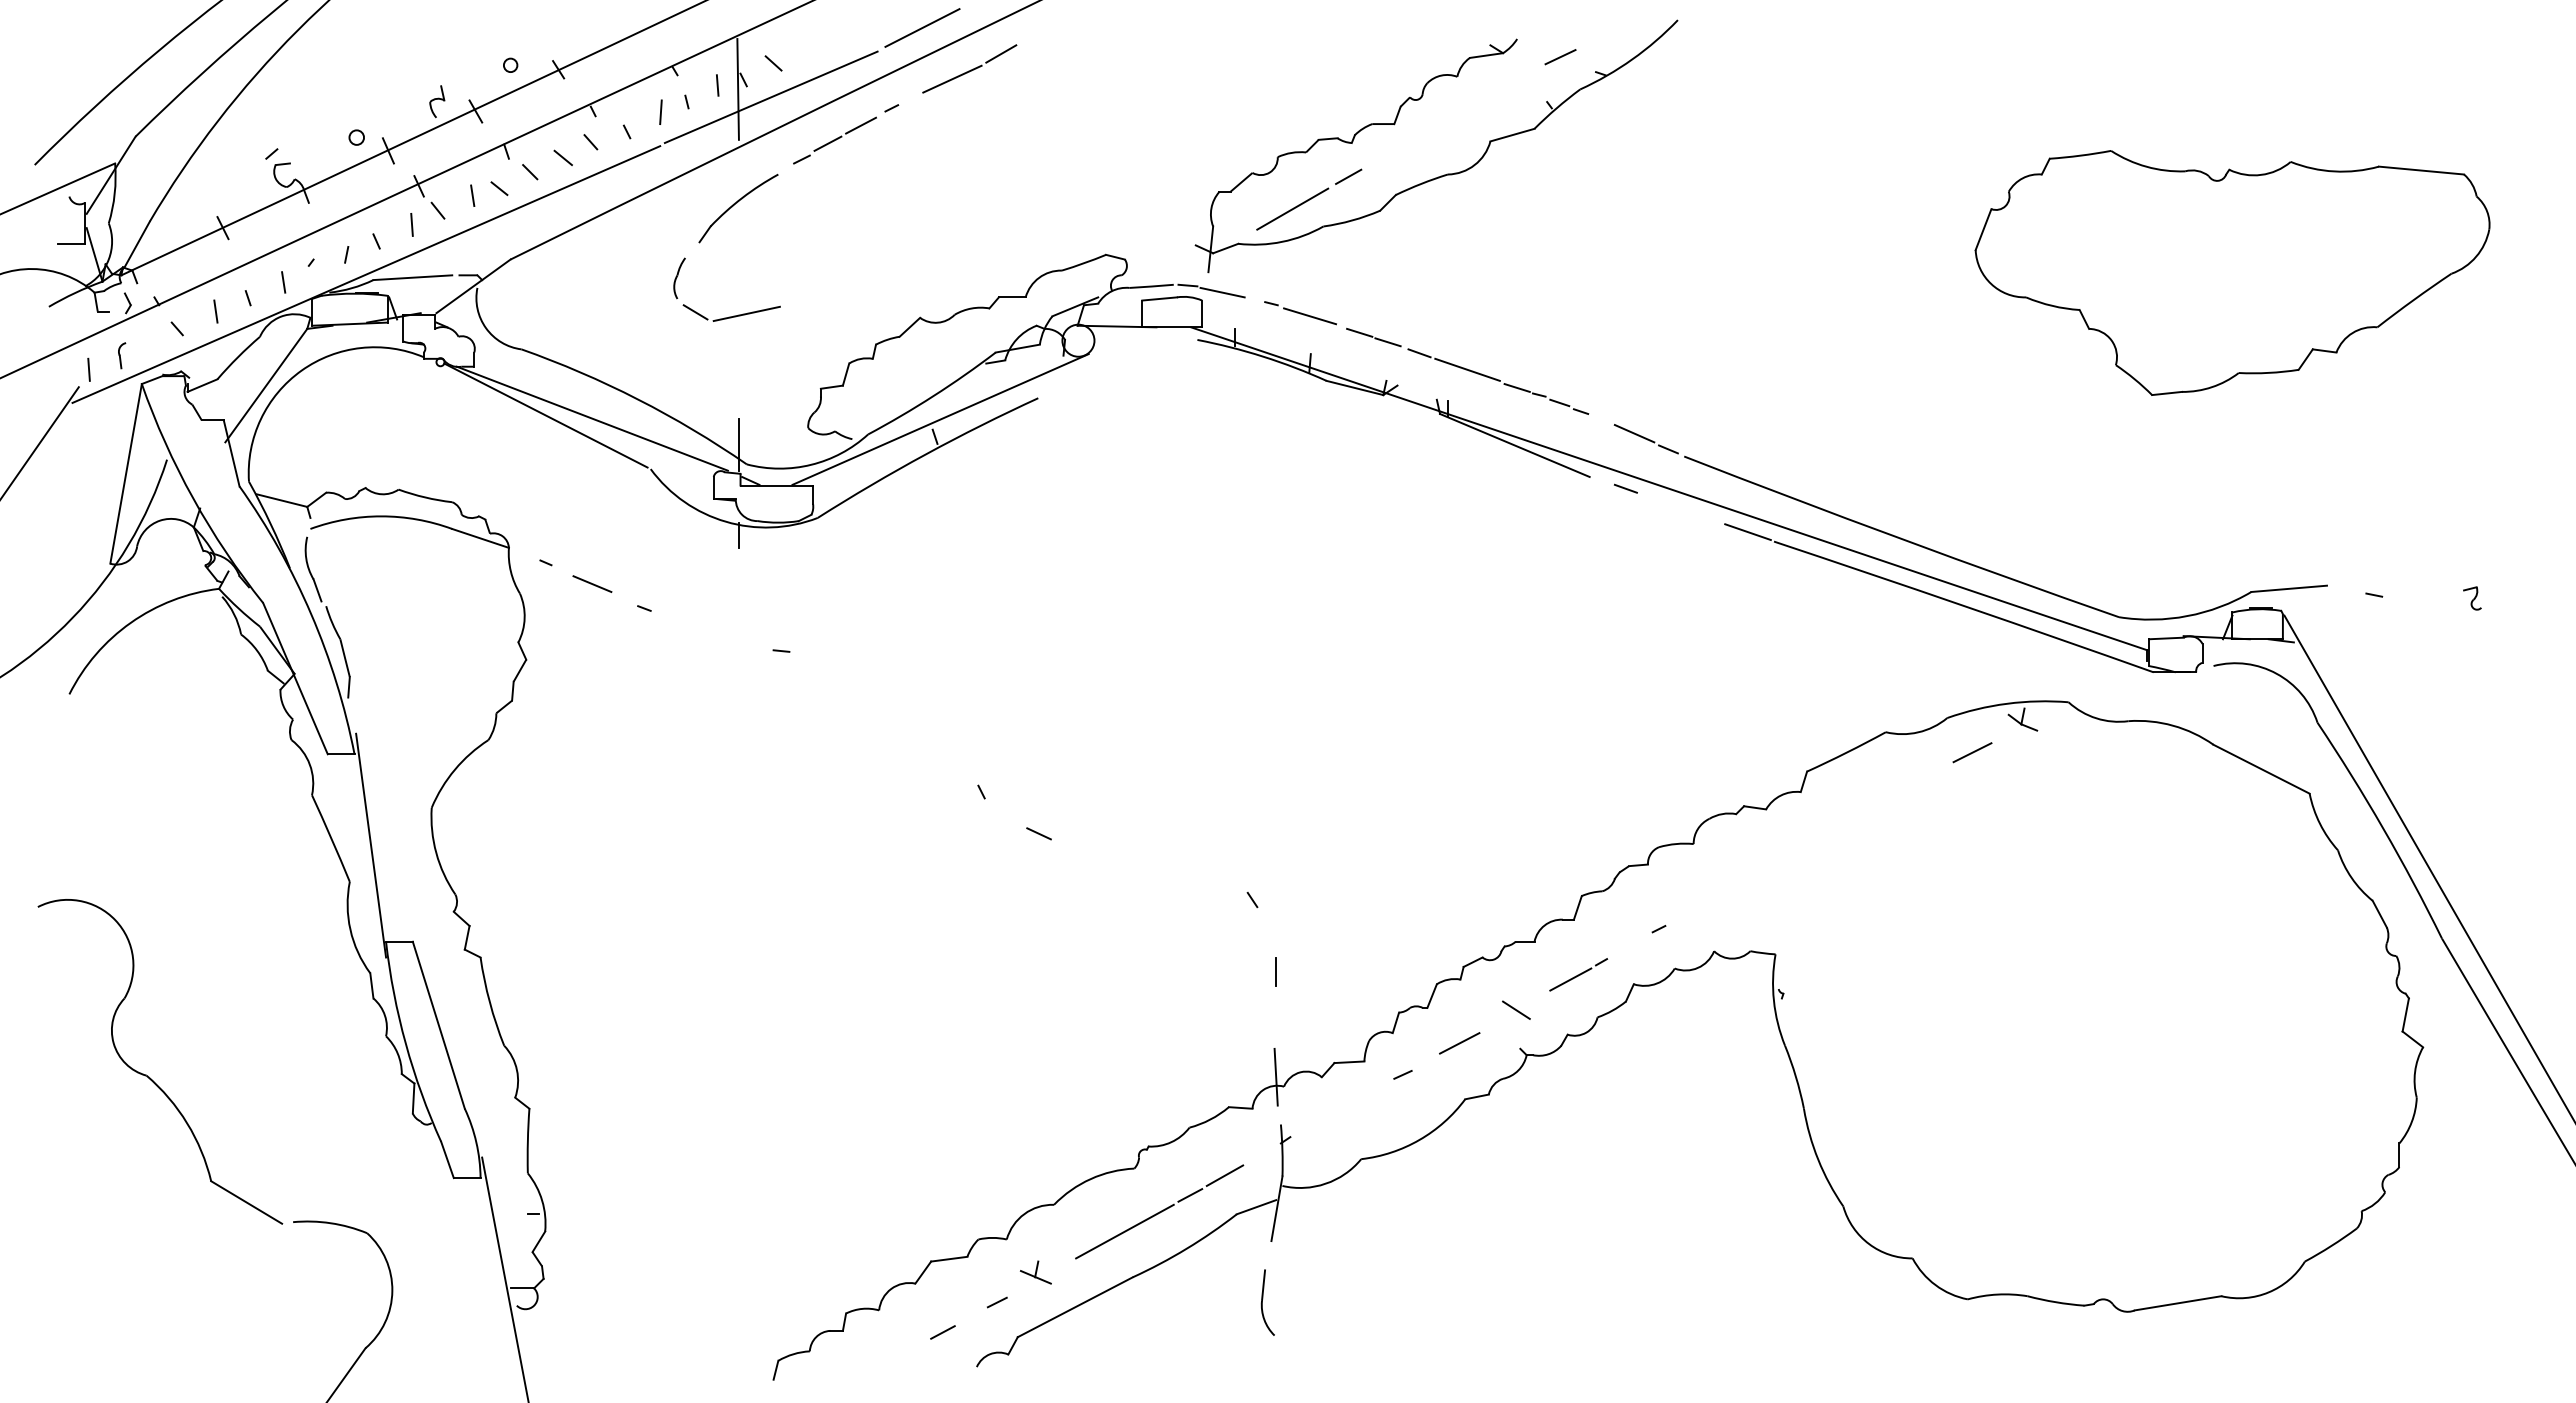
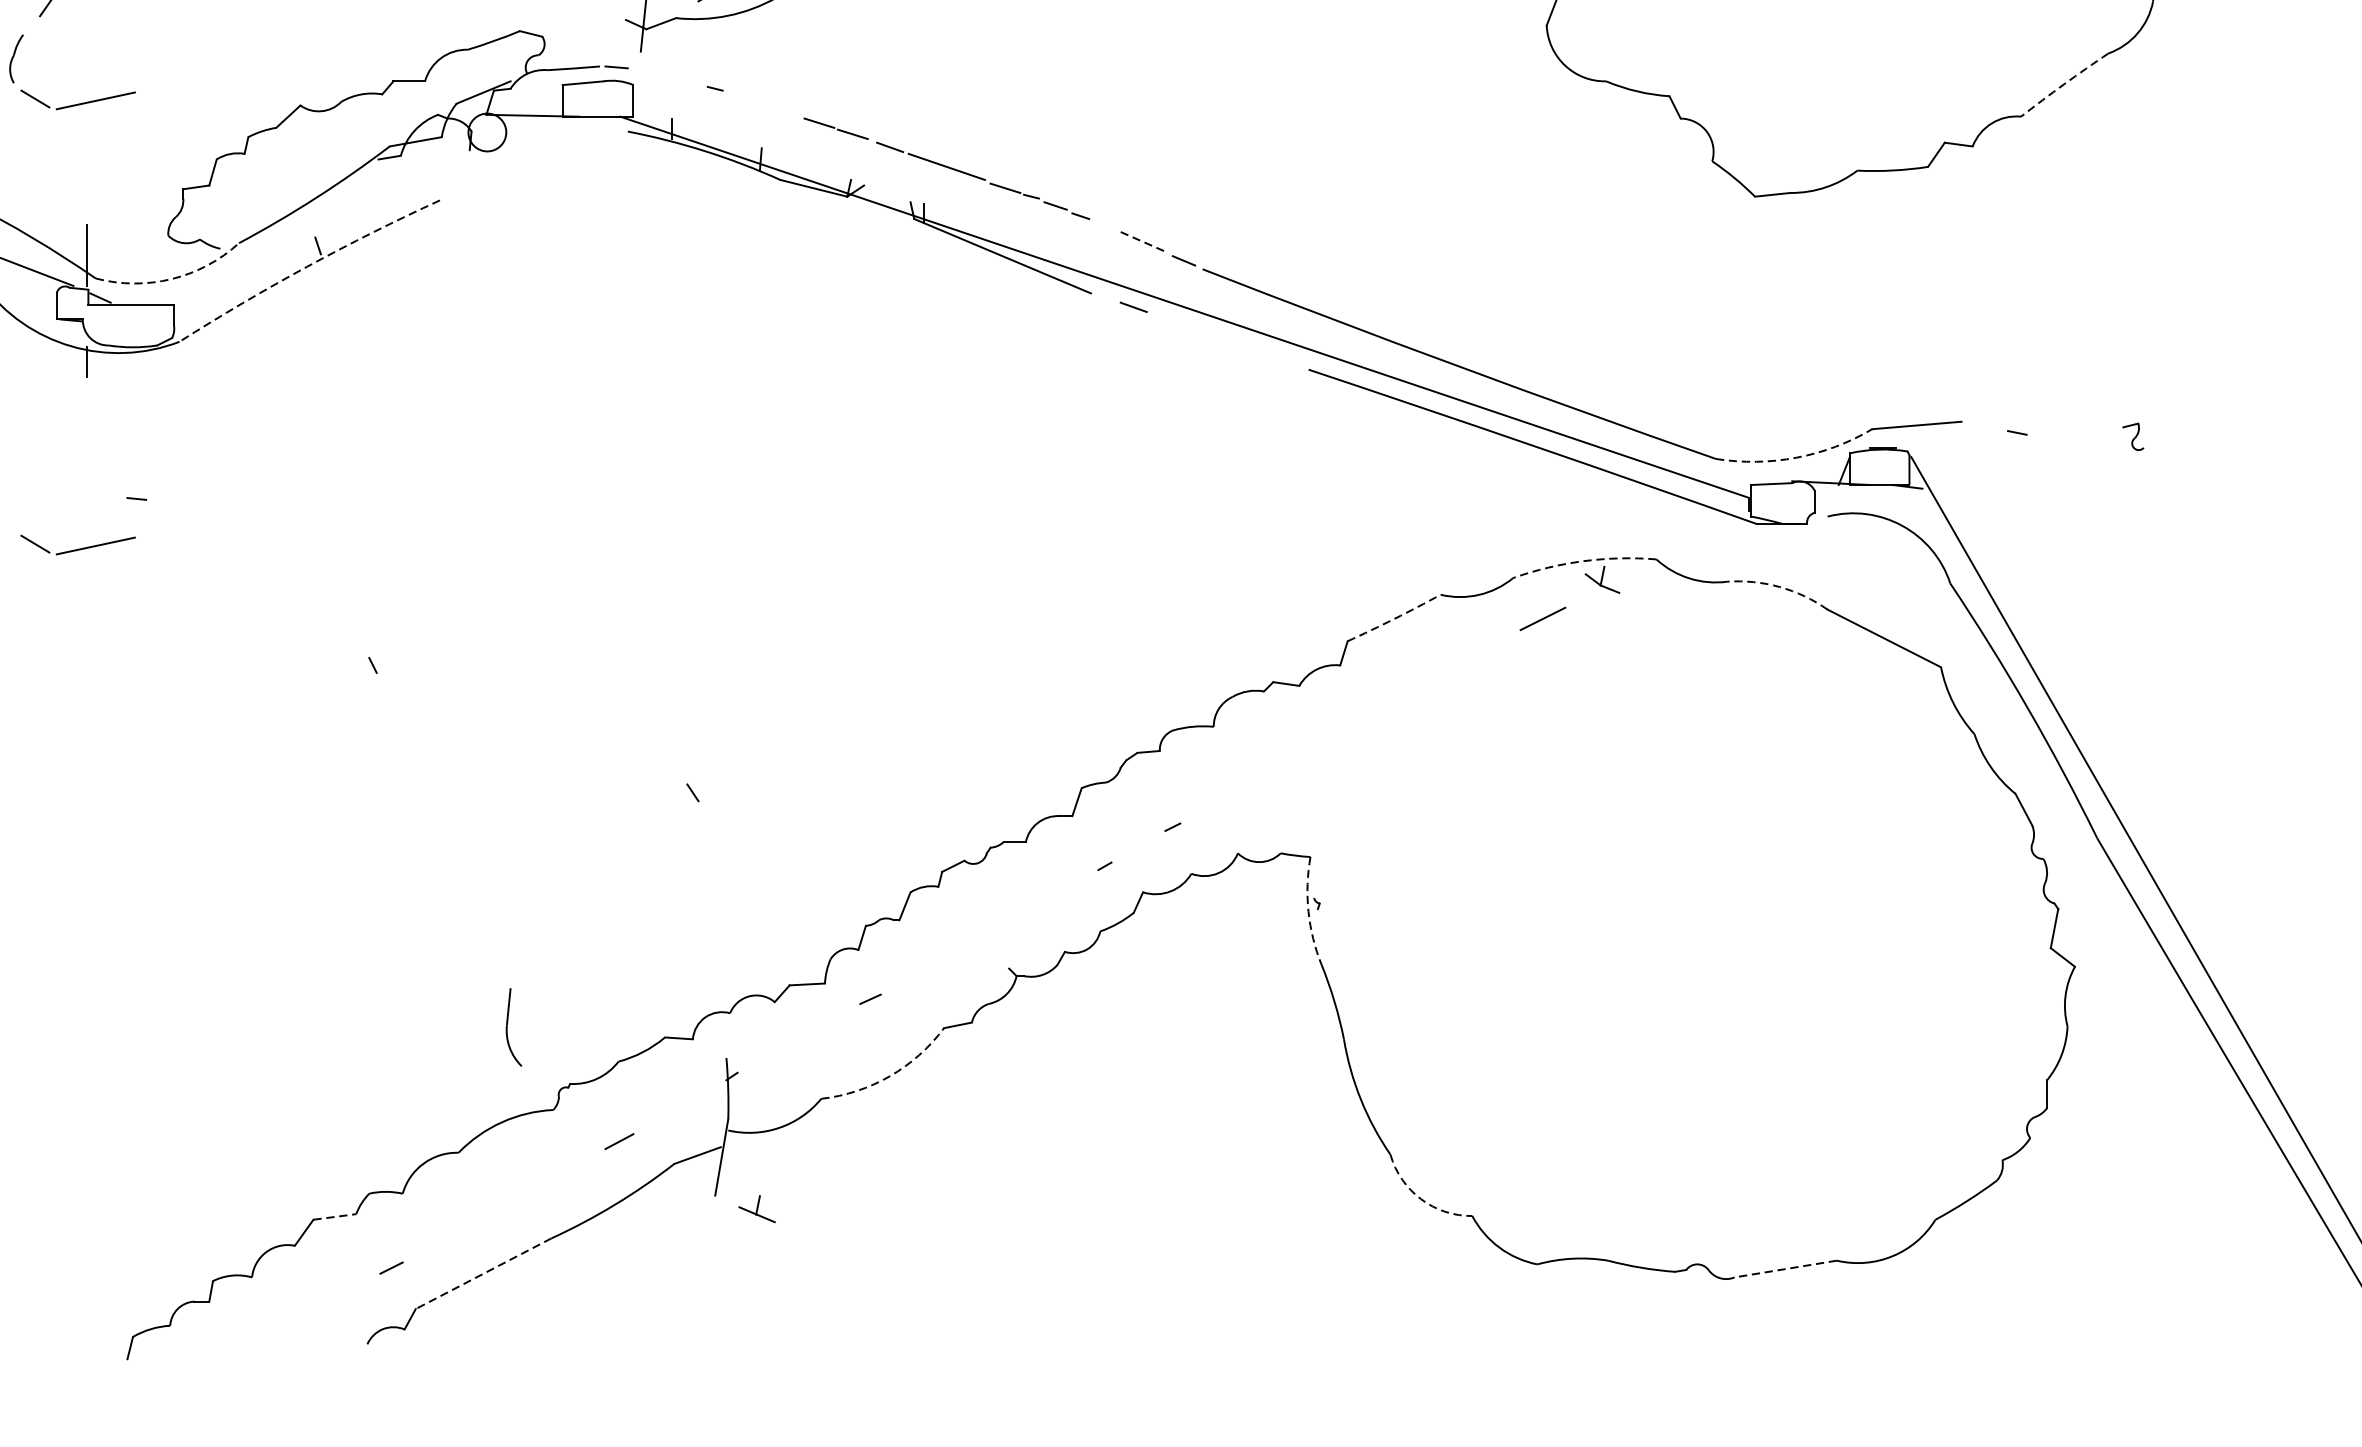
line: (1222, 292) -> (657, 75), removed
arc: (2413, 299) -> (2063, 83), solid -> dashed
line: (1310, 316) -> (761, 103), removed
line: (940, 419) -> (324, 225), removed
line: (1634, 433) -> (1143, 242), solid -> dashed
arc: (925, 454) -> (306, 266), solid -> dashed
arc: (811, 464) -> (172, 278), solid -> dashed
line: (1747, 532) -> (1277, 358), removed
arc: (2187, 616) -> (1796, 458), solid -> dashed
part: (731, 689) -> (77, 544), added
arc: (2007, 703) -> (1584, 560), solid -> dashed
arc: (2173, 725) -> (1780, 586), solid -> dashed
arc: (1846, 752) -> (1394, 618), solid -> dashed
line: (1038, 833) -> (440, 714), removed
line: (1276, 971) -> (721, 877), removed
line: (1570, 979) -> (1068, 886), removed
arc: (1773, 1000) -> (1308, 911), solid -> dashed
line: (1516, 1009) -> (1004, 922), removed
line: (1459, 1043) -> (937, 962), removed
line: (1275, 1076) -> (720, 1001), removed
arc: (1419, 1140) -> (890, 1076), solid -> dashed
line: (1224, 1175) -> (659, 1118), removed
line: (1124, 1231) -> (541, 1184), removed
arc: (1869, 1244) -> (1421, 1199), solid -> dashed
line: (949, 1259) -> (335, 1217), solid -> dashed
part: (1035, 1272) -> (756, 1209), moved
part: (1267, 1302) -> (513, 1027), moved
line: (2178, 1303) -> (1786, 1269), solid -> dashed
line: (1075, 1307) -> (483, 1273), solid -> dashed
line: (942, 1332) -> (326, 1303), removed

